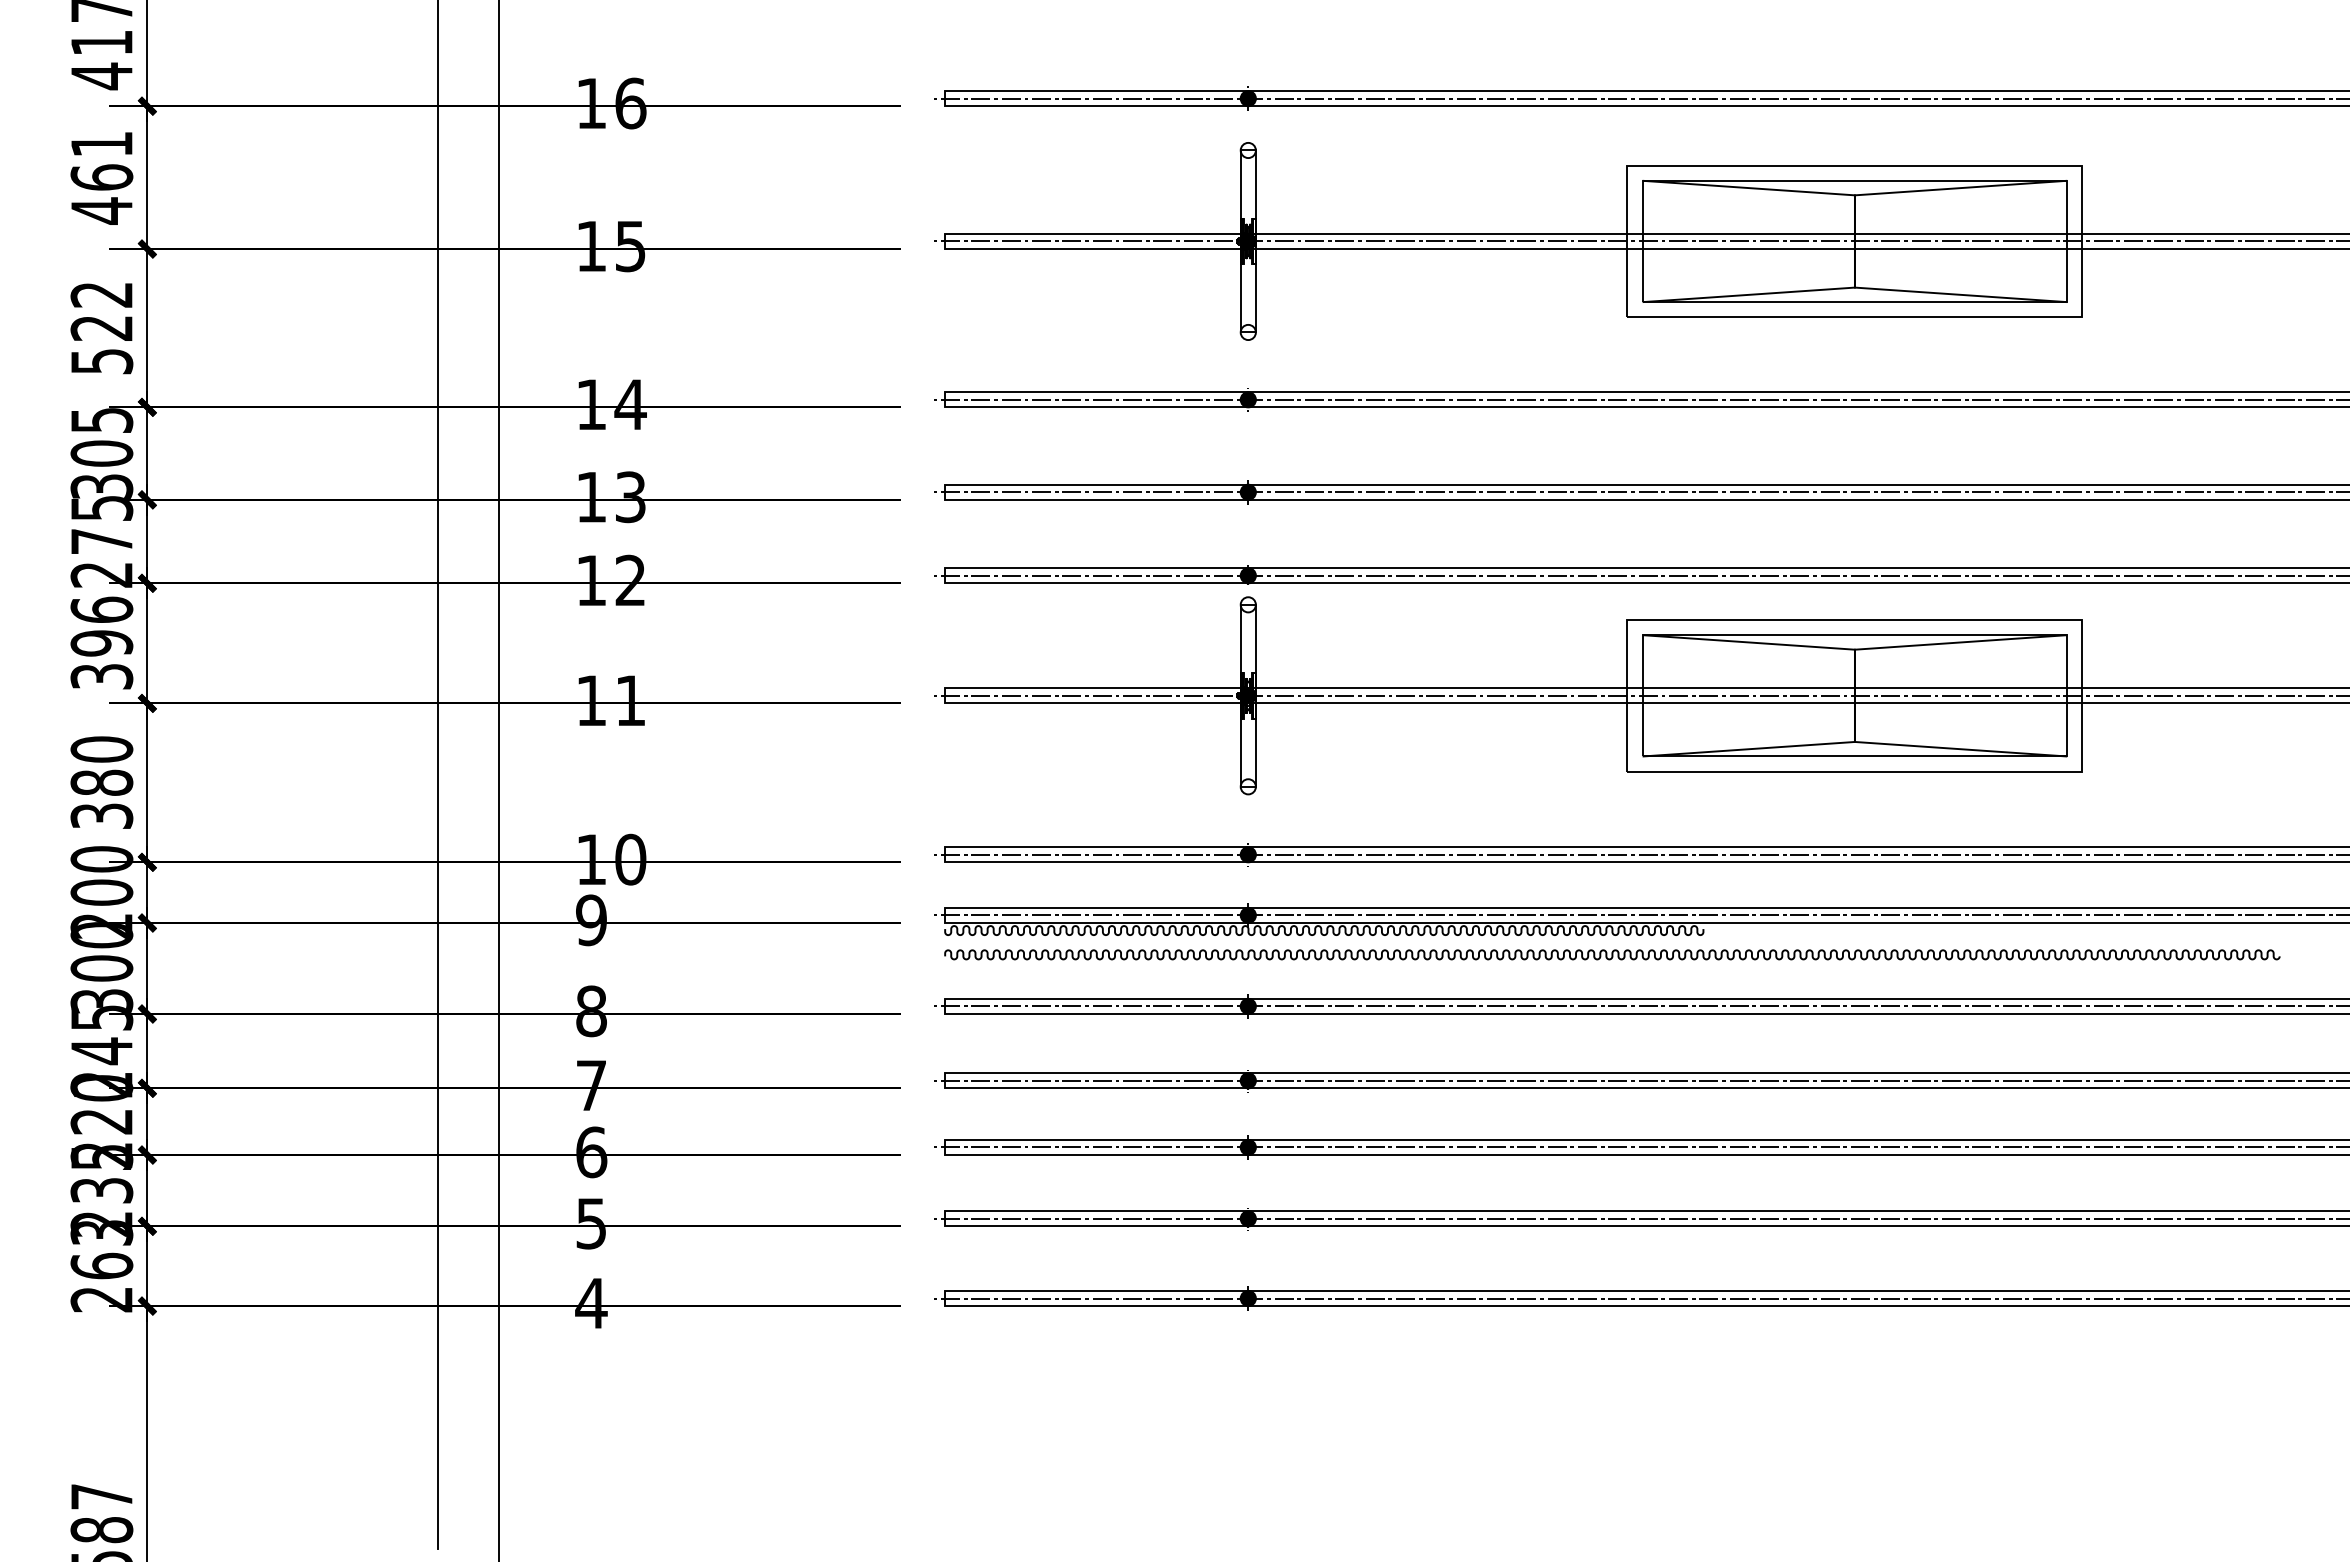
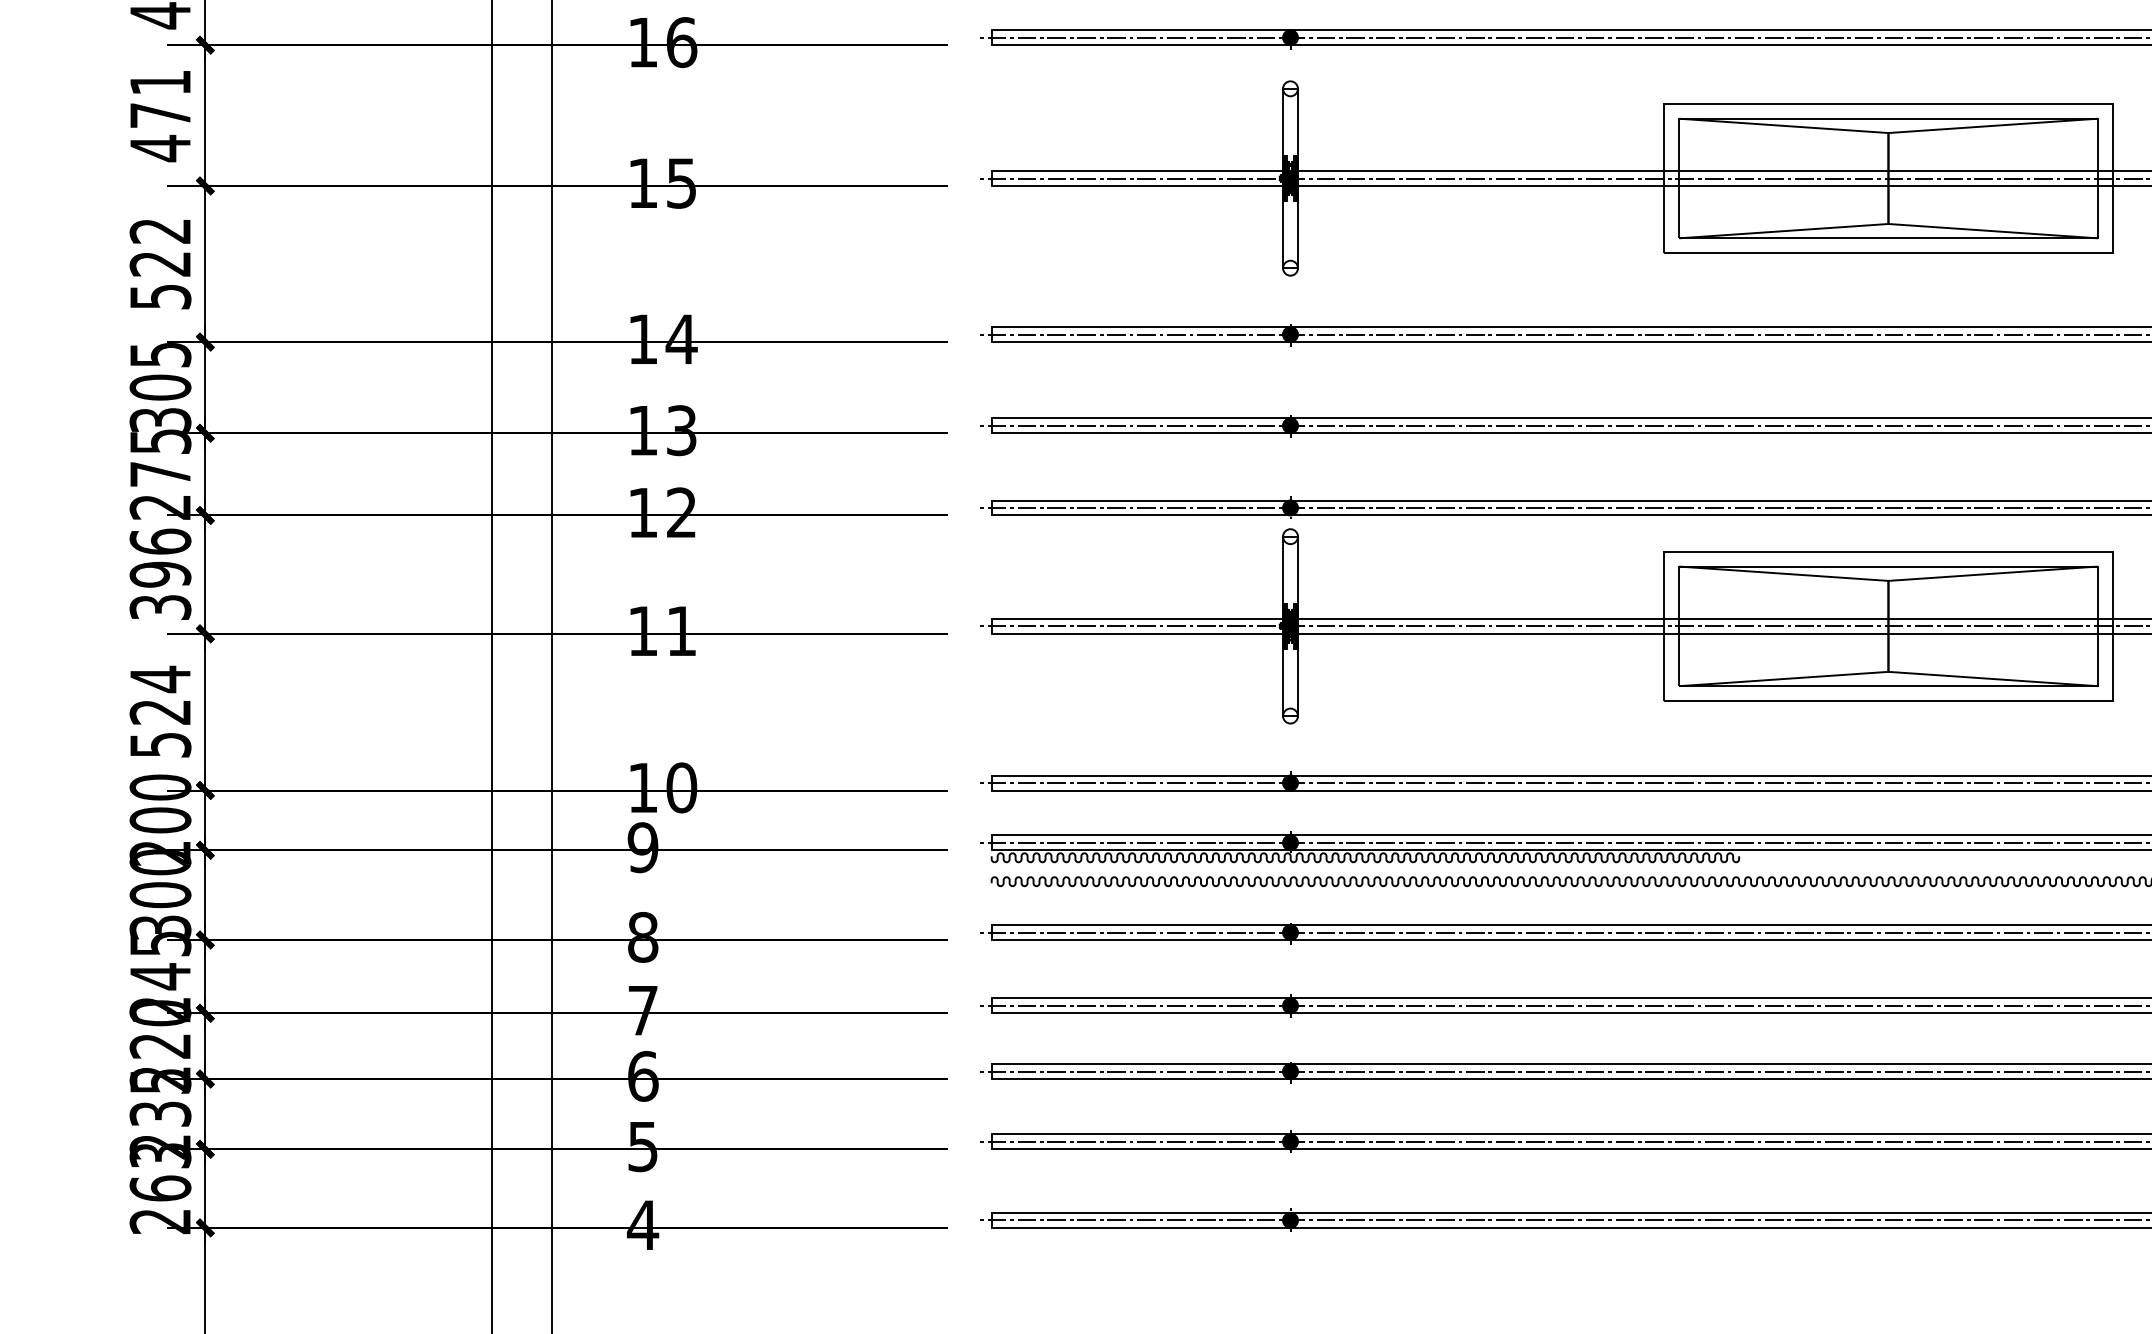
text: (101, 177) -> (160, 115), 461 -> 471
text: (101, 781) -> (160, 710), 380 -> 524

